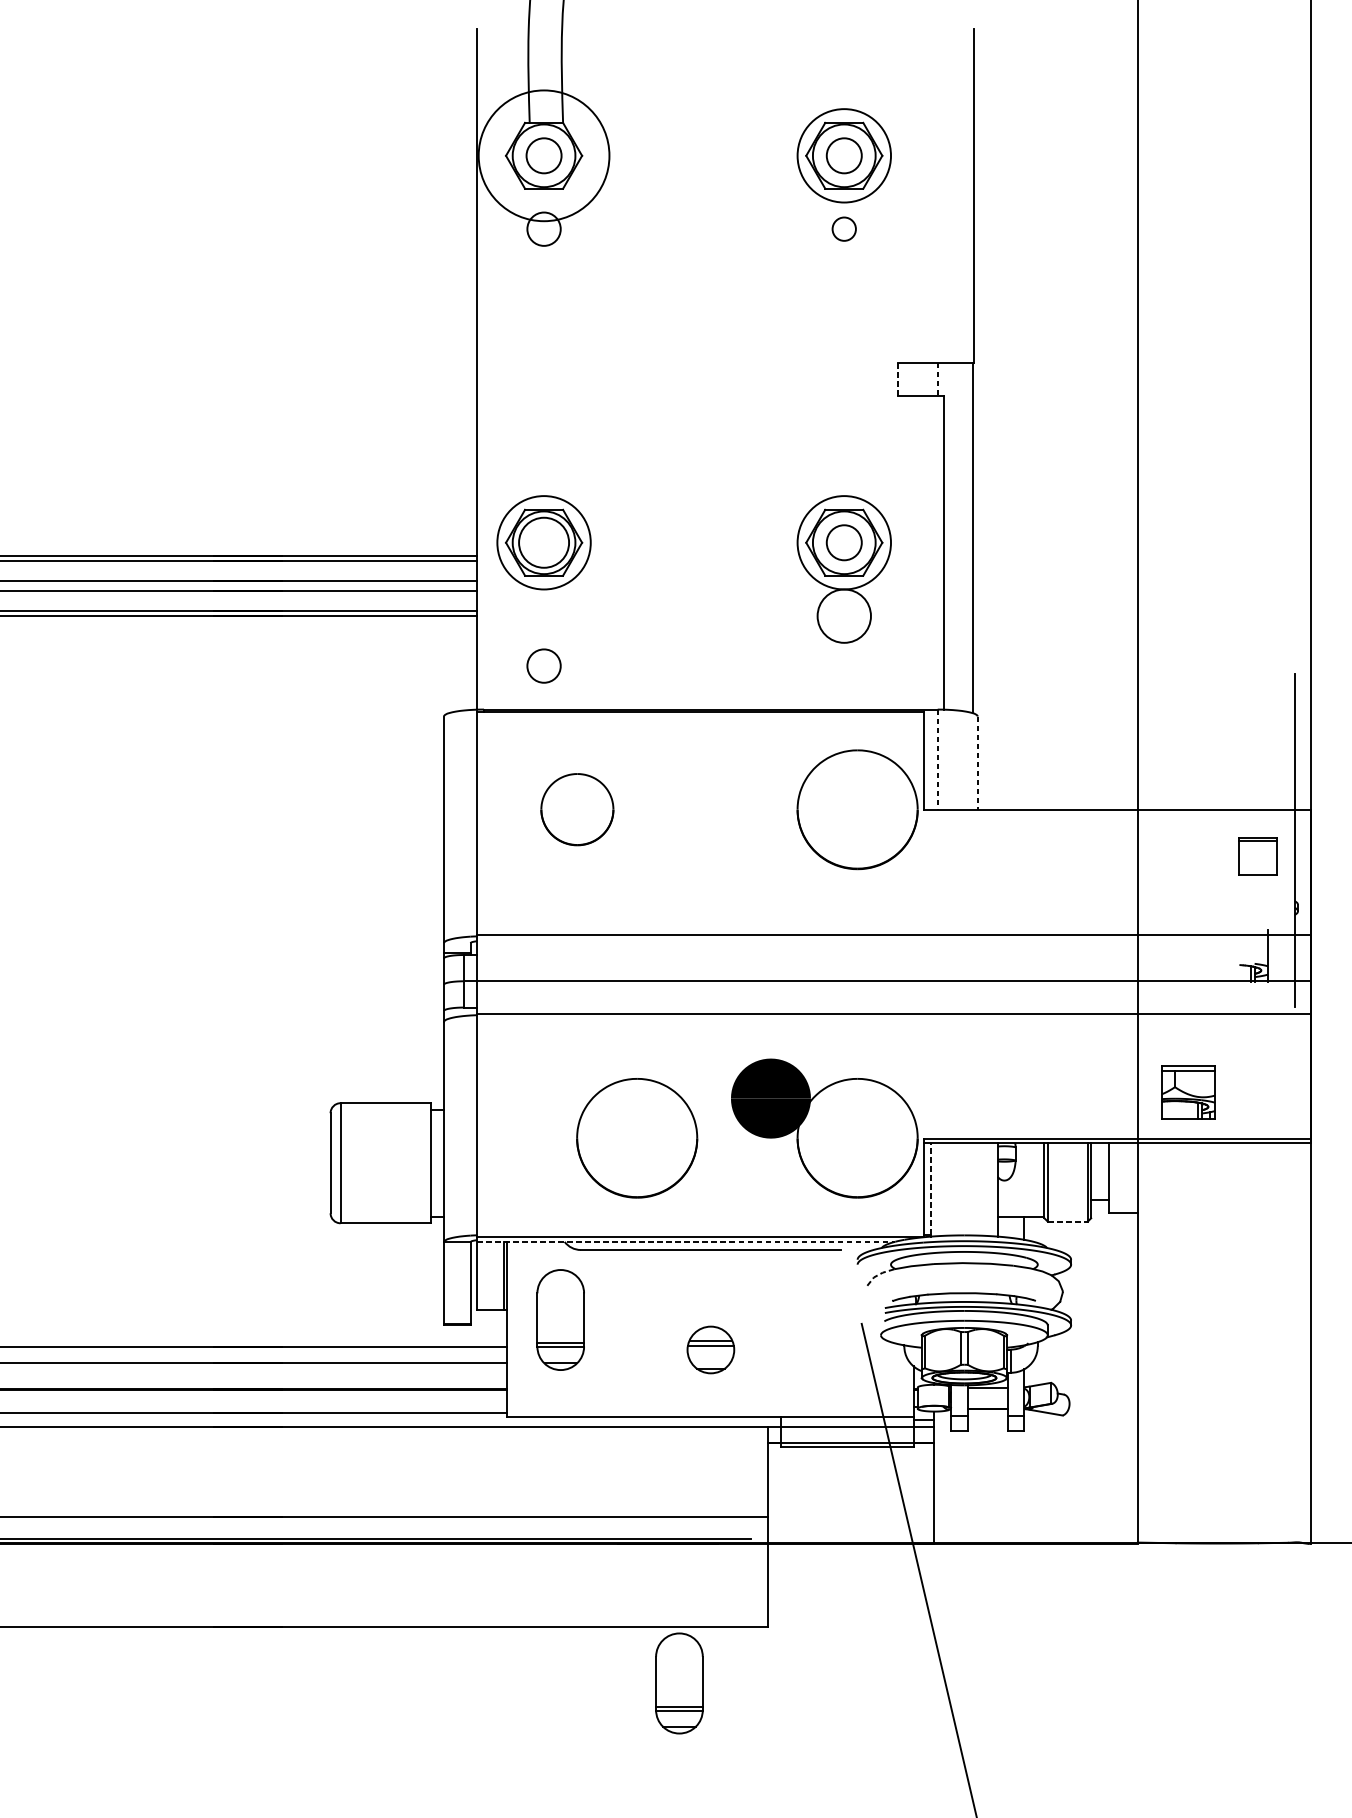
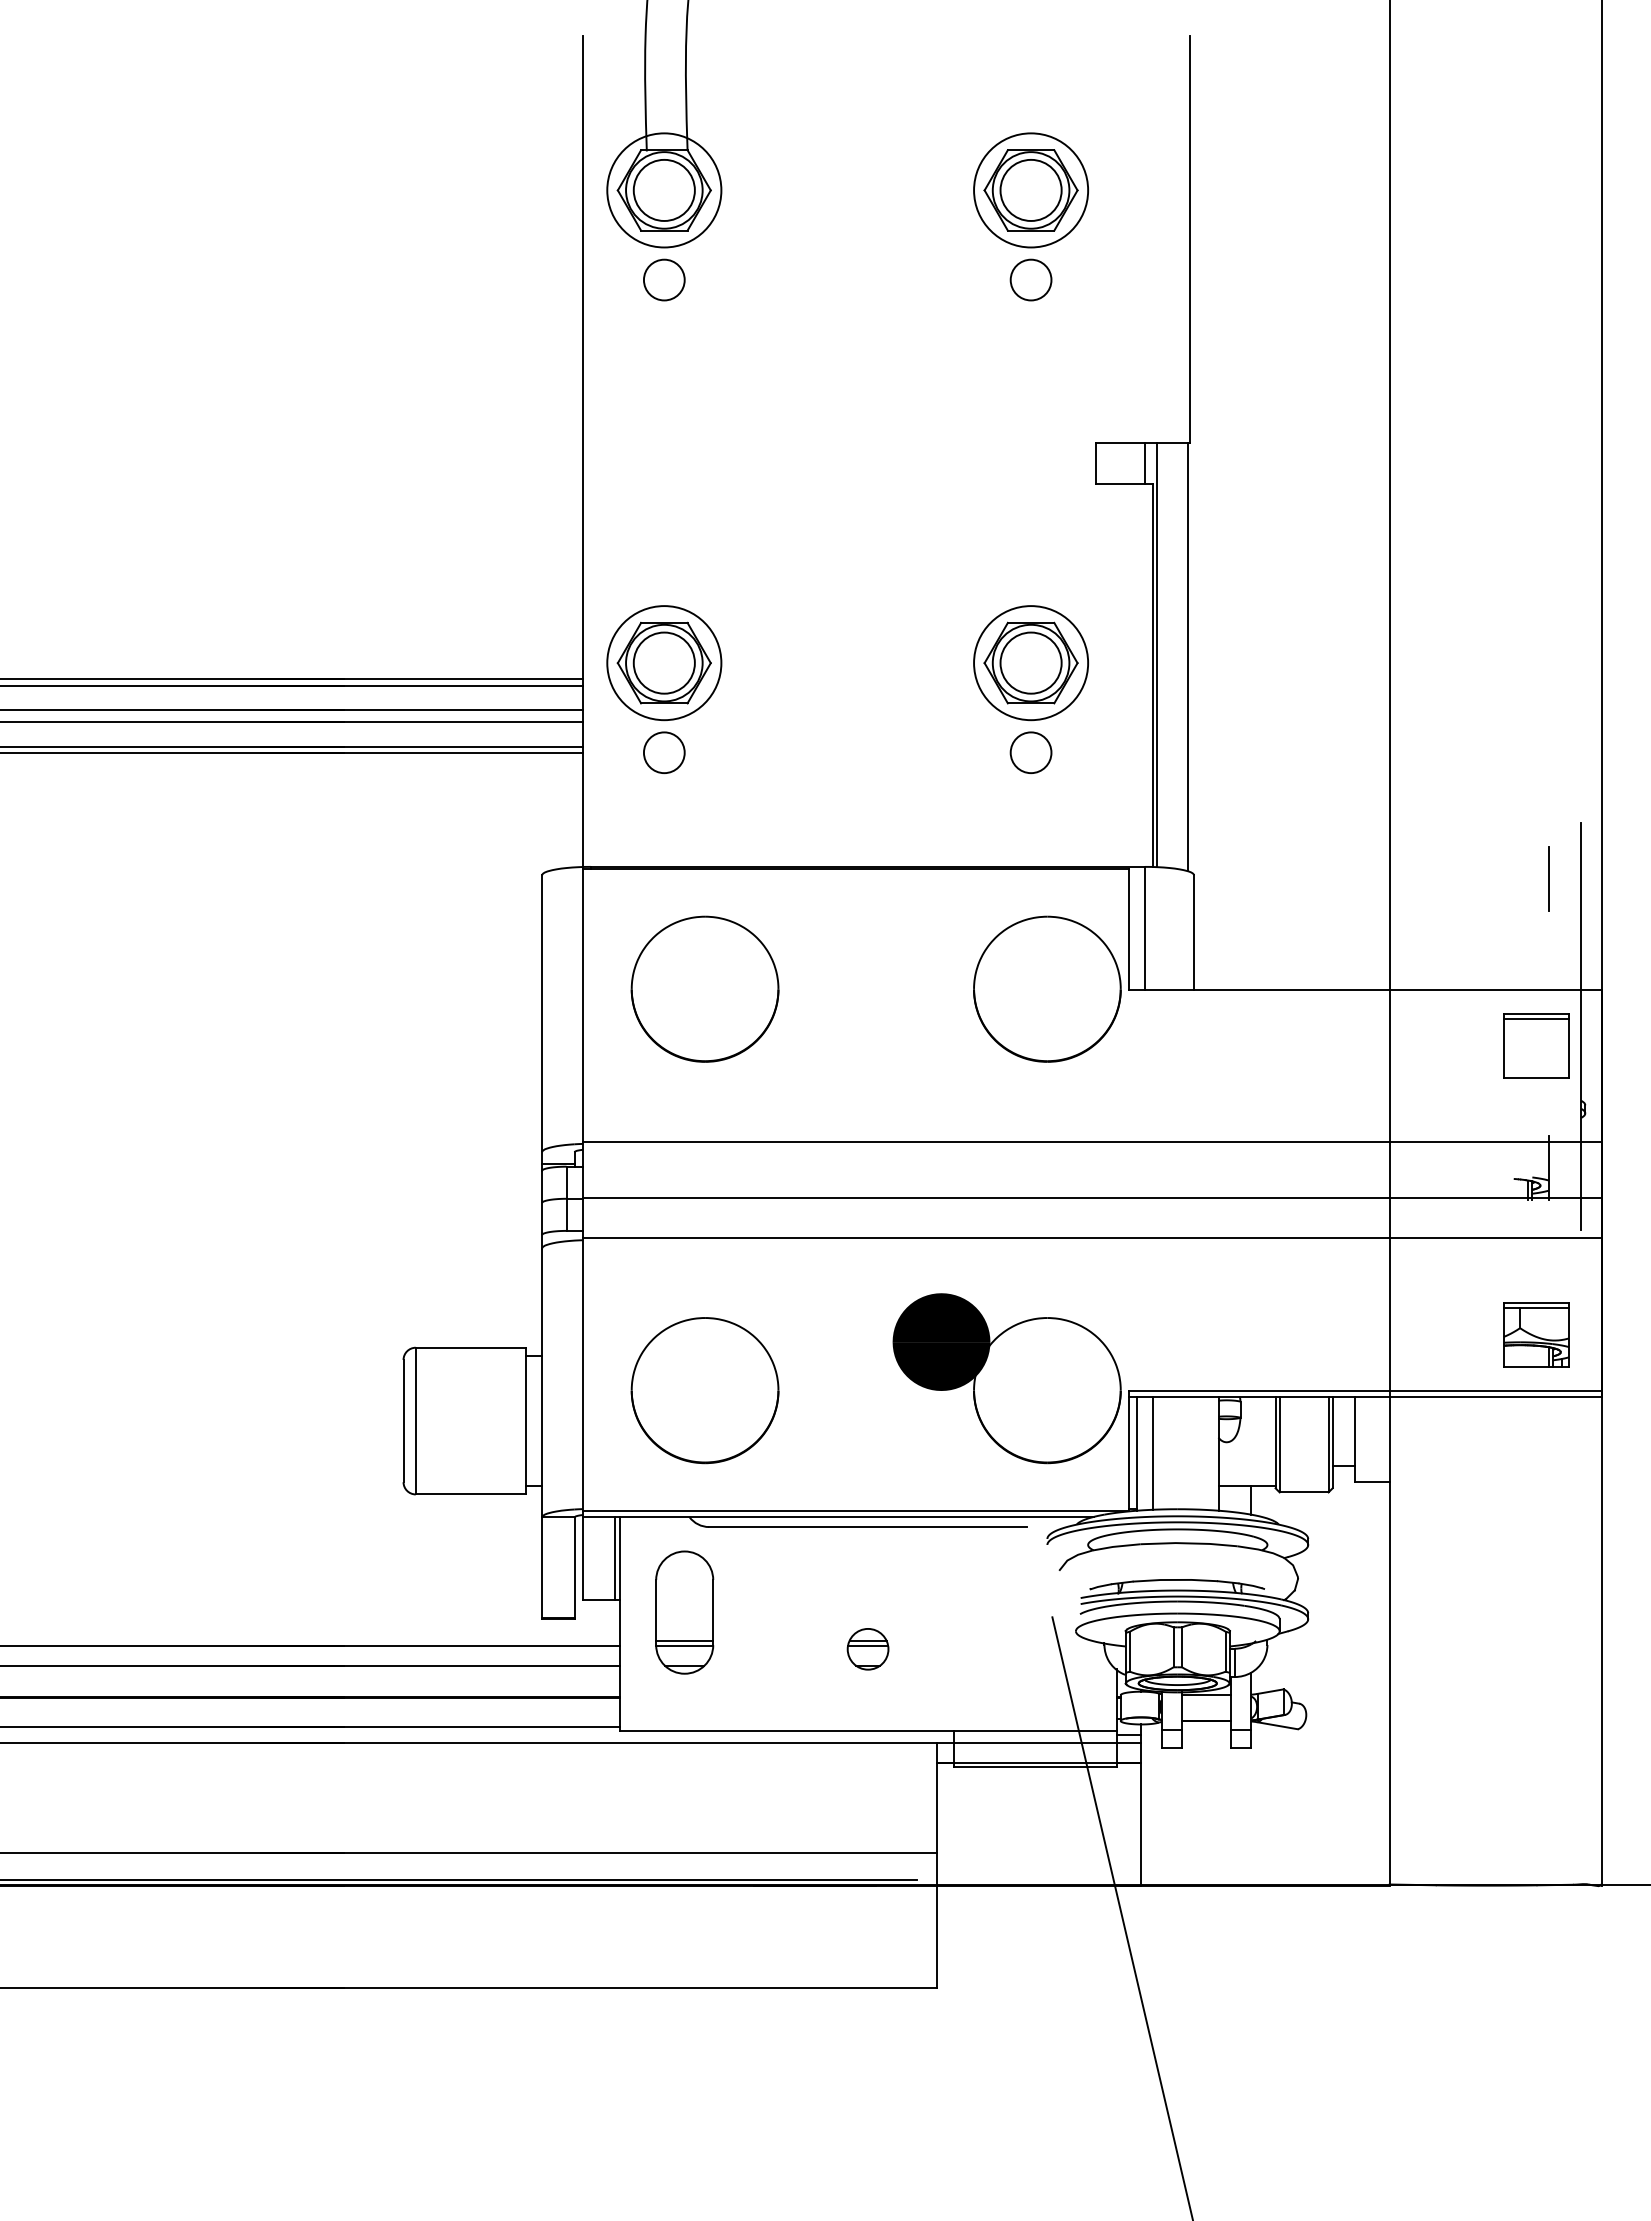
circle: (543, 155) -> (663, 189), size x1.43
circle: (544, 155) -> (664, 190), size x0.71
circle: (843, 155) -> (1030, 189), size x1.43
circle: (843, 228) -> (1030, 279), size x1.43
line: (897, 378) -> (1096, 462), dashed -> solid
line: (937, 379) -> (1145, 463), dashed -> solid
line: (947, 536) -> (1157, 655), added
circle: (843, 542) -> (1030, 662), size x1.43
circle: (843, 615) -> (1030, 752), size x0.62
circle: (544, 665) -> (664, 752), moved
line: (1267, 719) -> (1548, 879), added
line: (937, 760) -> (1145, 928), dashed -> solid
line: (978, 764) -> (1194, 933), dashed -> solid
part: (576, 809) -> (704, 988), size x1.67
part: (1258, 855) -> (1536, 1045), size x1.43
part: (1188, 1092) -> (1536, 1334), moved
part: (636, 1138) -> (704, 1390), moved
line: (931, 1188) -> (1137, 1452), dashed -> solid
line: (944, 1188) -> (1153, 1452), added
line: (1068, 1221) -> (1304, 1492), dashed -> solid
line: (686, 1242) -> (838, 1517), dashed -> solid
line: (879, 1274) -> (1073, 1557), dashed -> solid
part: (710, 1350) -> (867, 1649), size x0.71
part: (679, 1683) -> (829, 2056), removed

